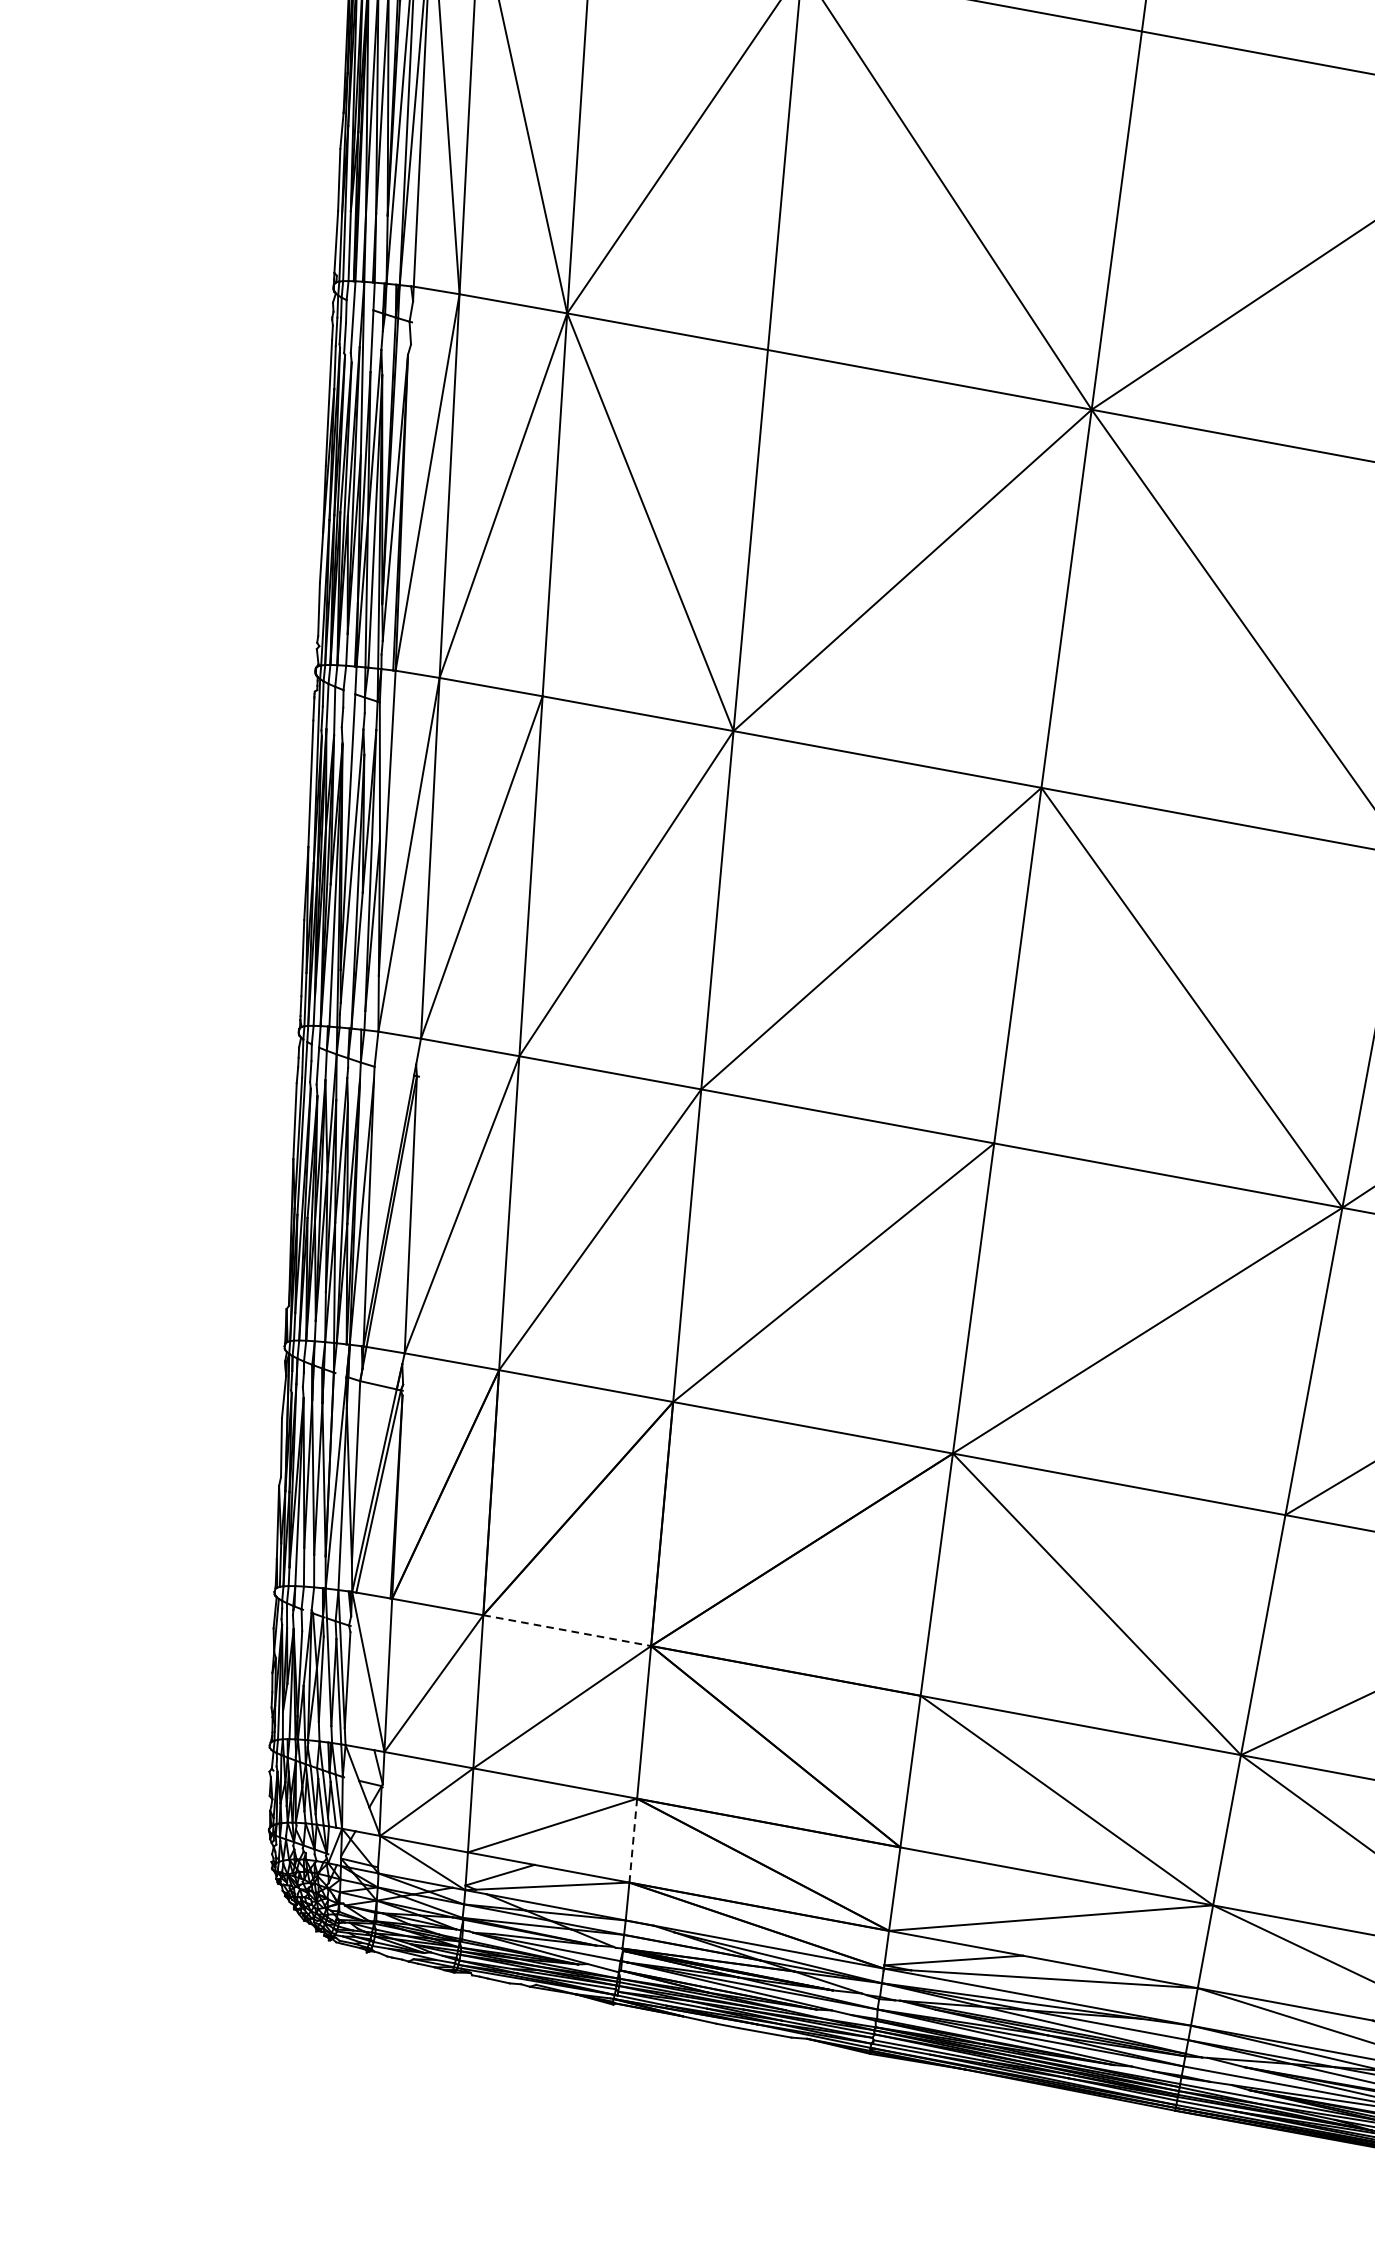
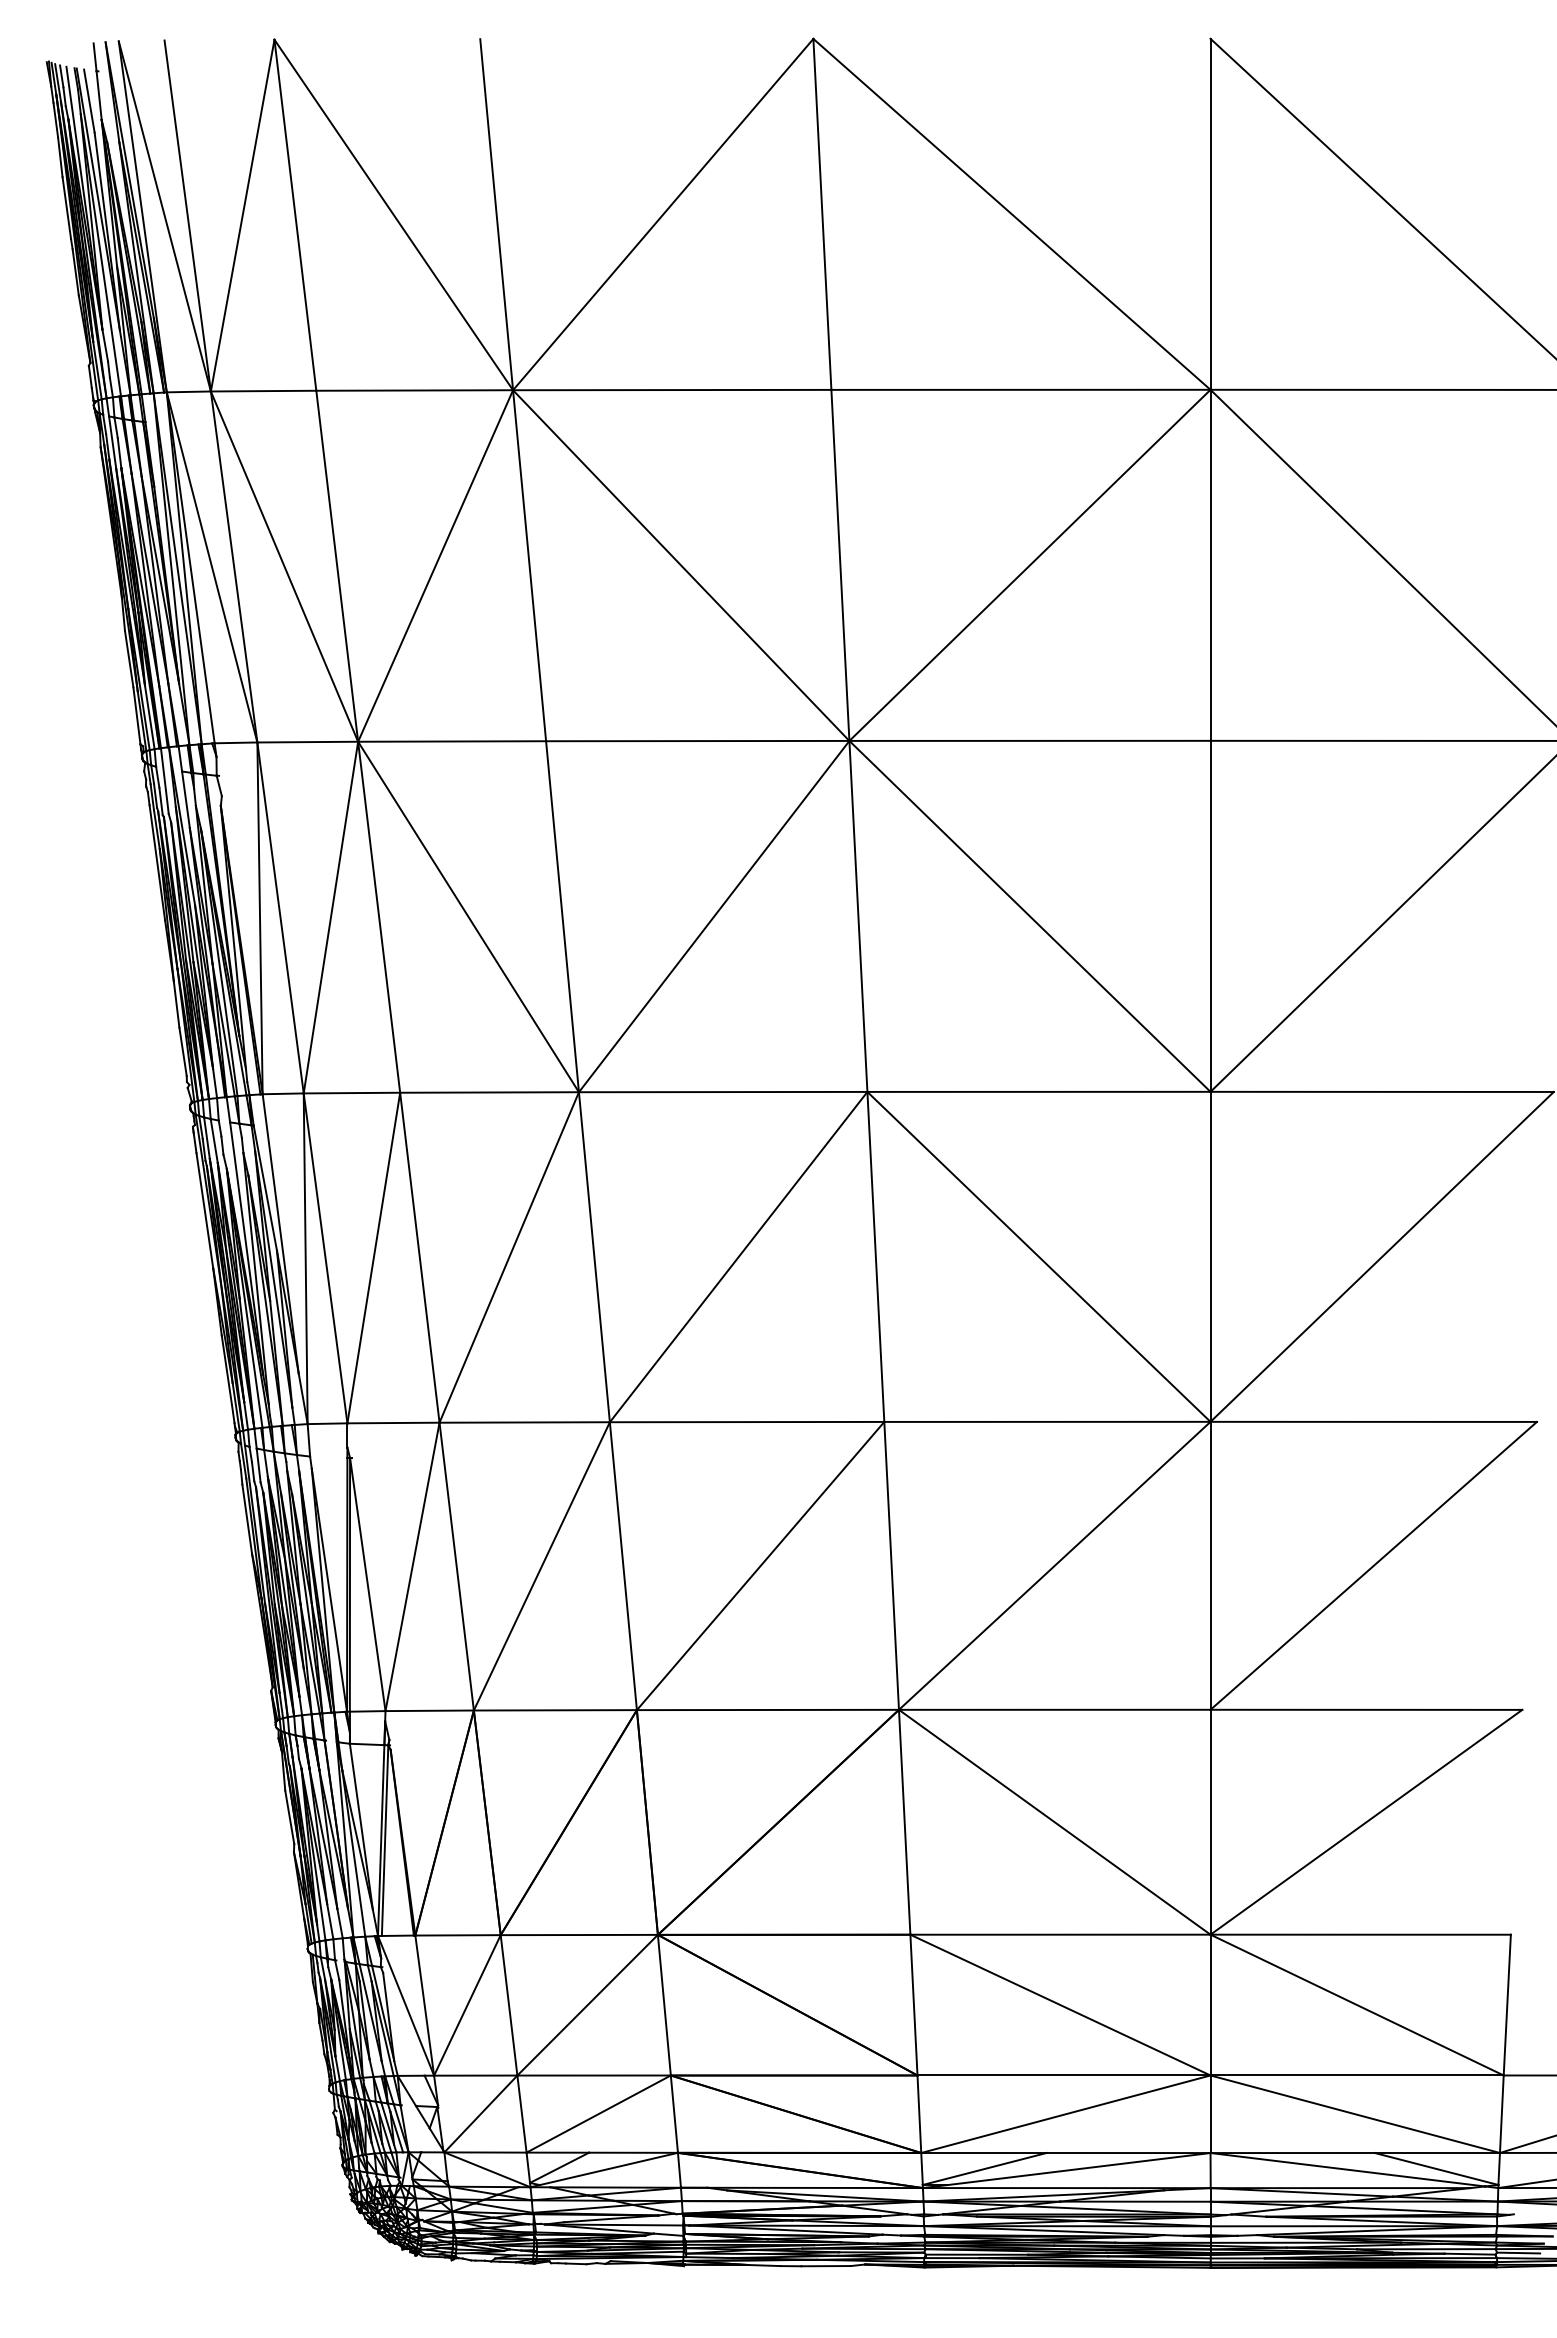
line: (567, 1631) -> (579, 1935), dashed -> solid
line: (633, 1841) -> (674, 2114), dashed -> solid

